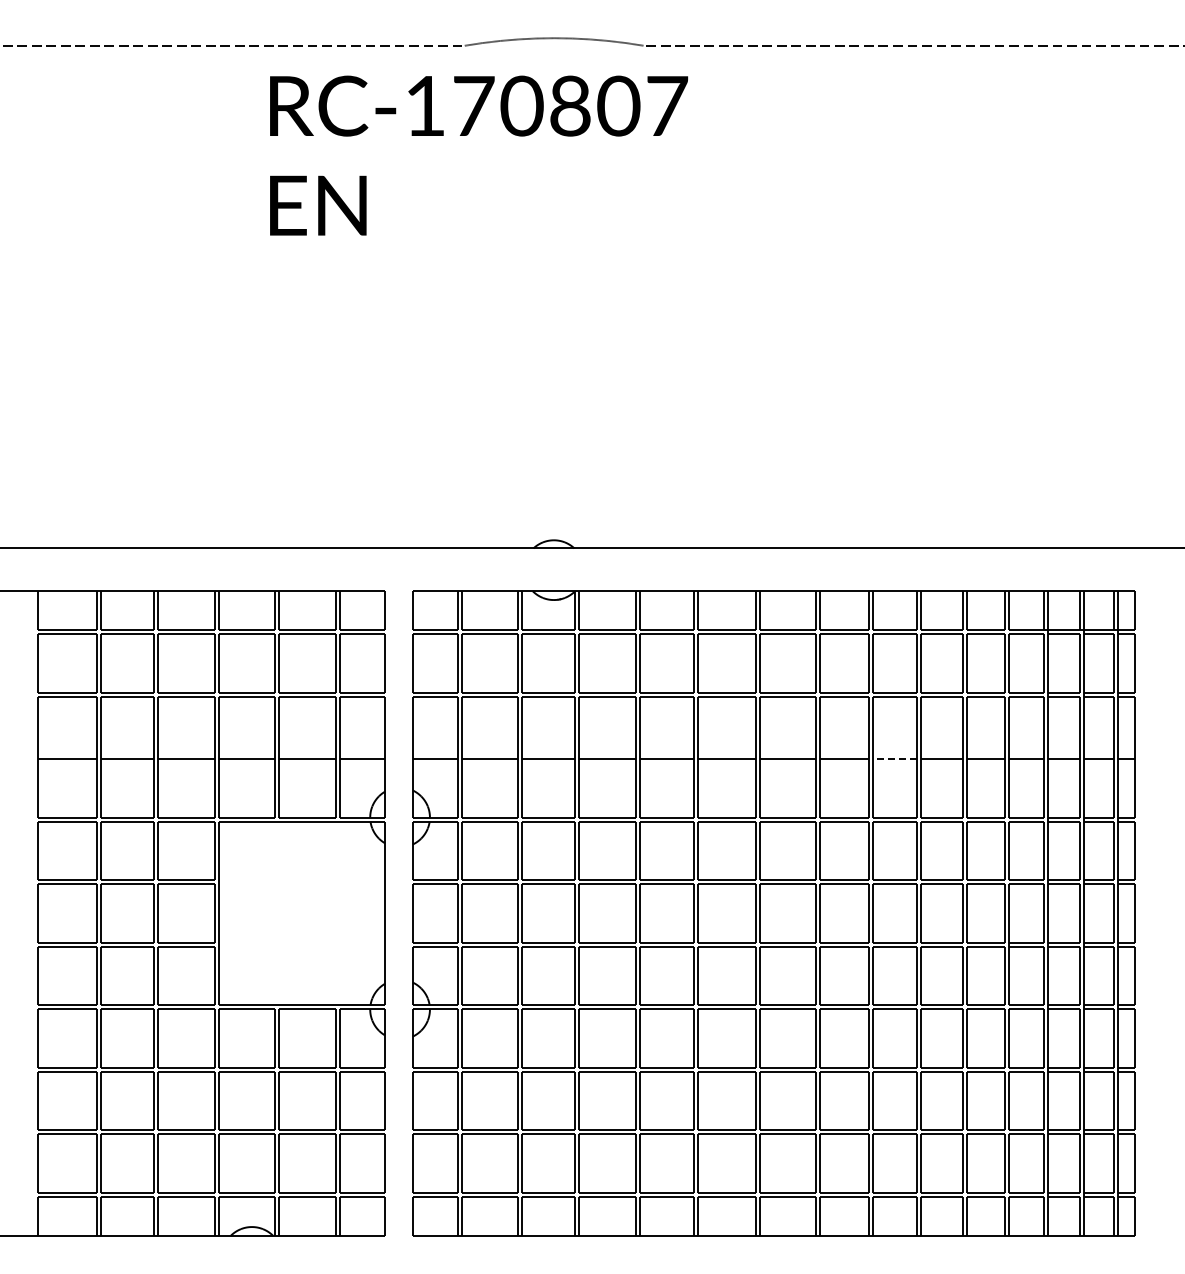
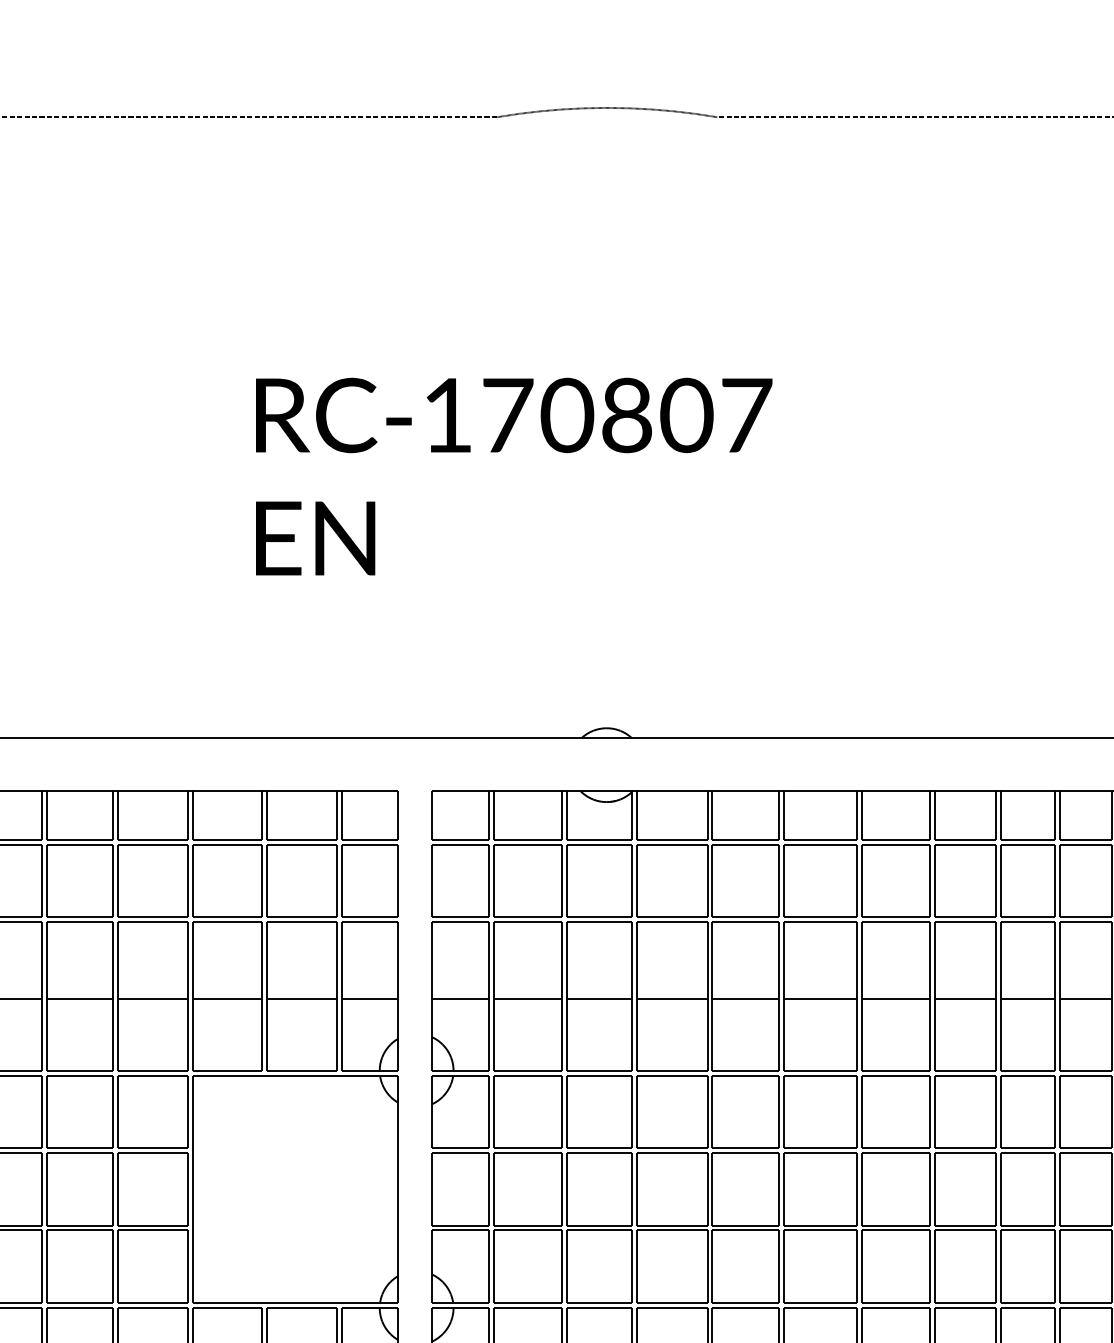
text: (479, 155) -> (514, 476), moved
line: (894, 759) -> (1027, 999), dashed -> solid

